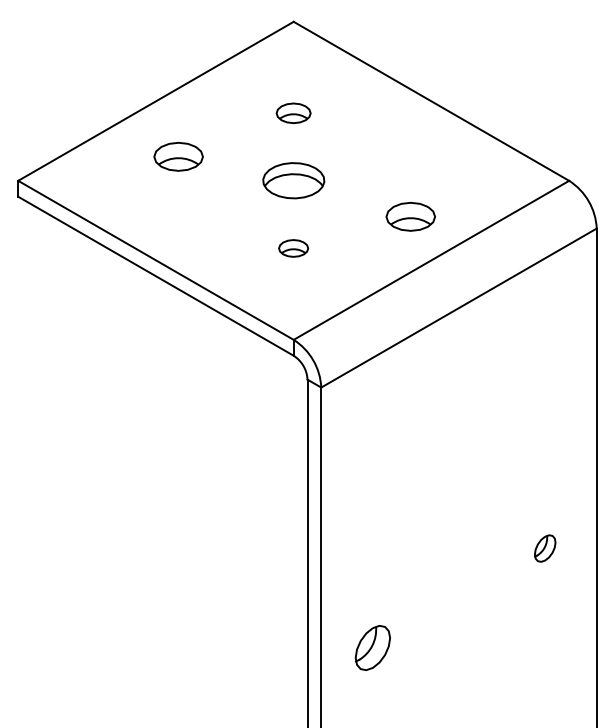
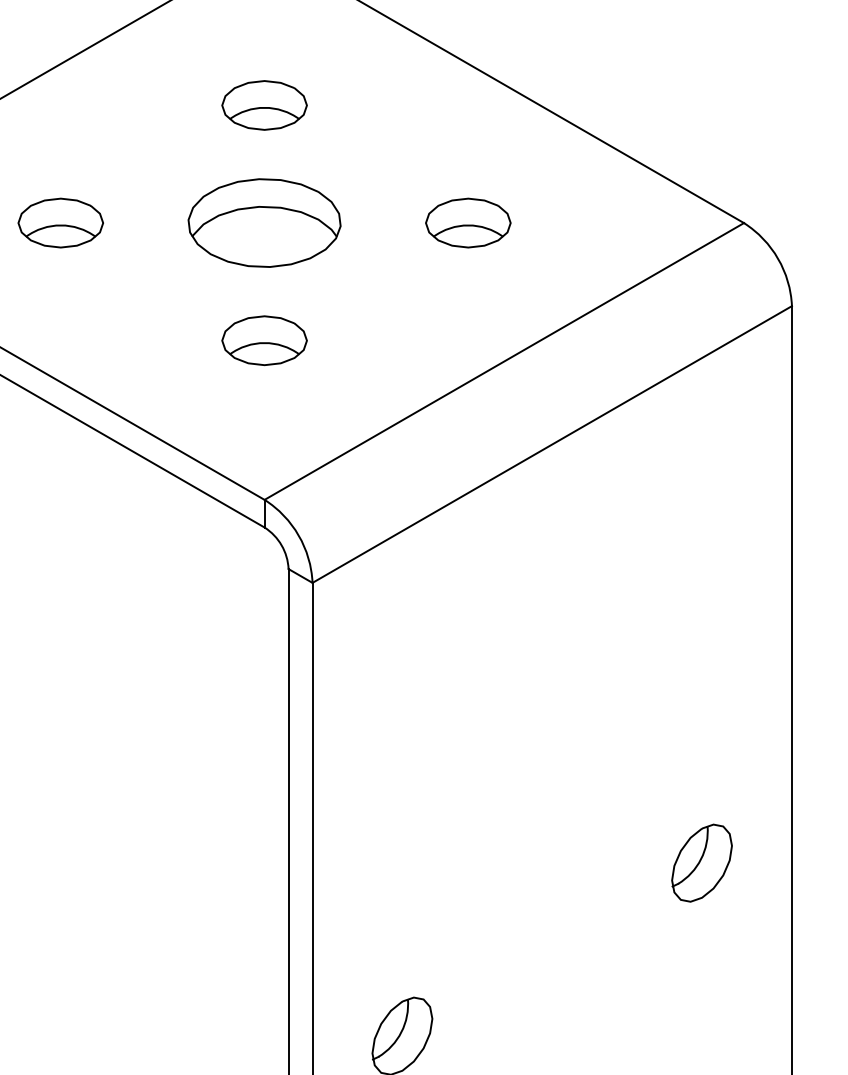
part: (293, 113) -> (264, 105), size x1.43
part: (178, 156) -> (60, 222), moved
part: (293, 180) -> (264, 222), size x1.43
part: (410, 216) -> (467, 222), moved
part: (293, 248) -> (264, 340), size x1.67
part: (545, 548) -> (702, 862), size x1.67

